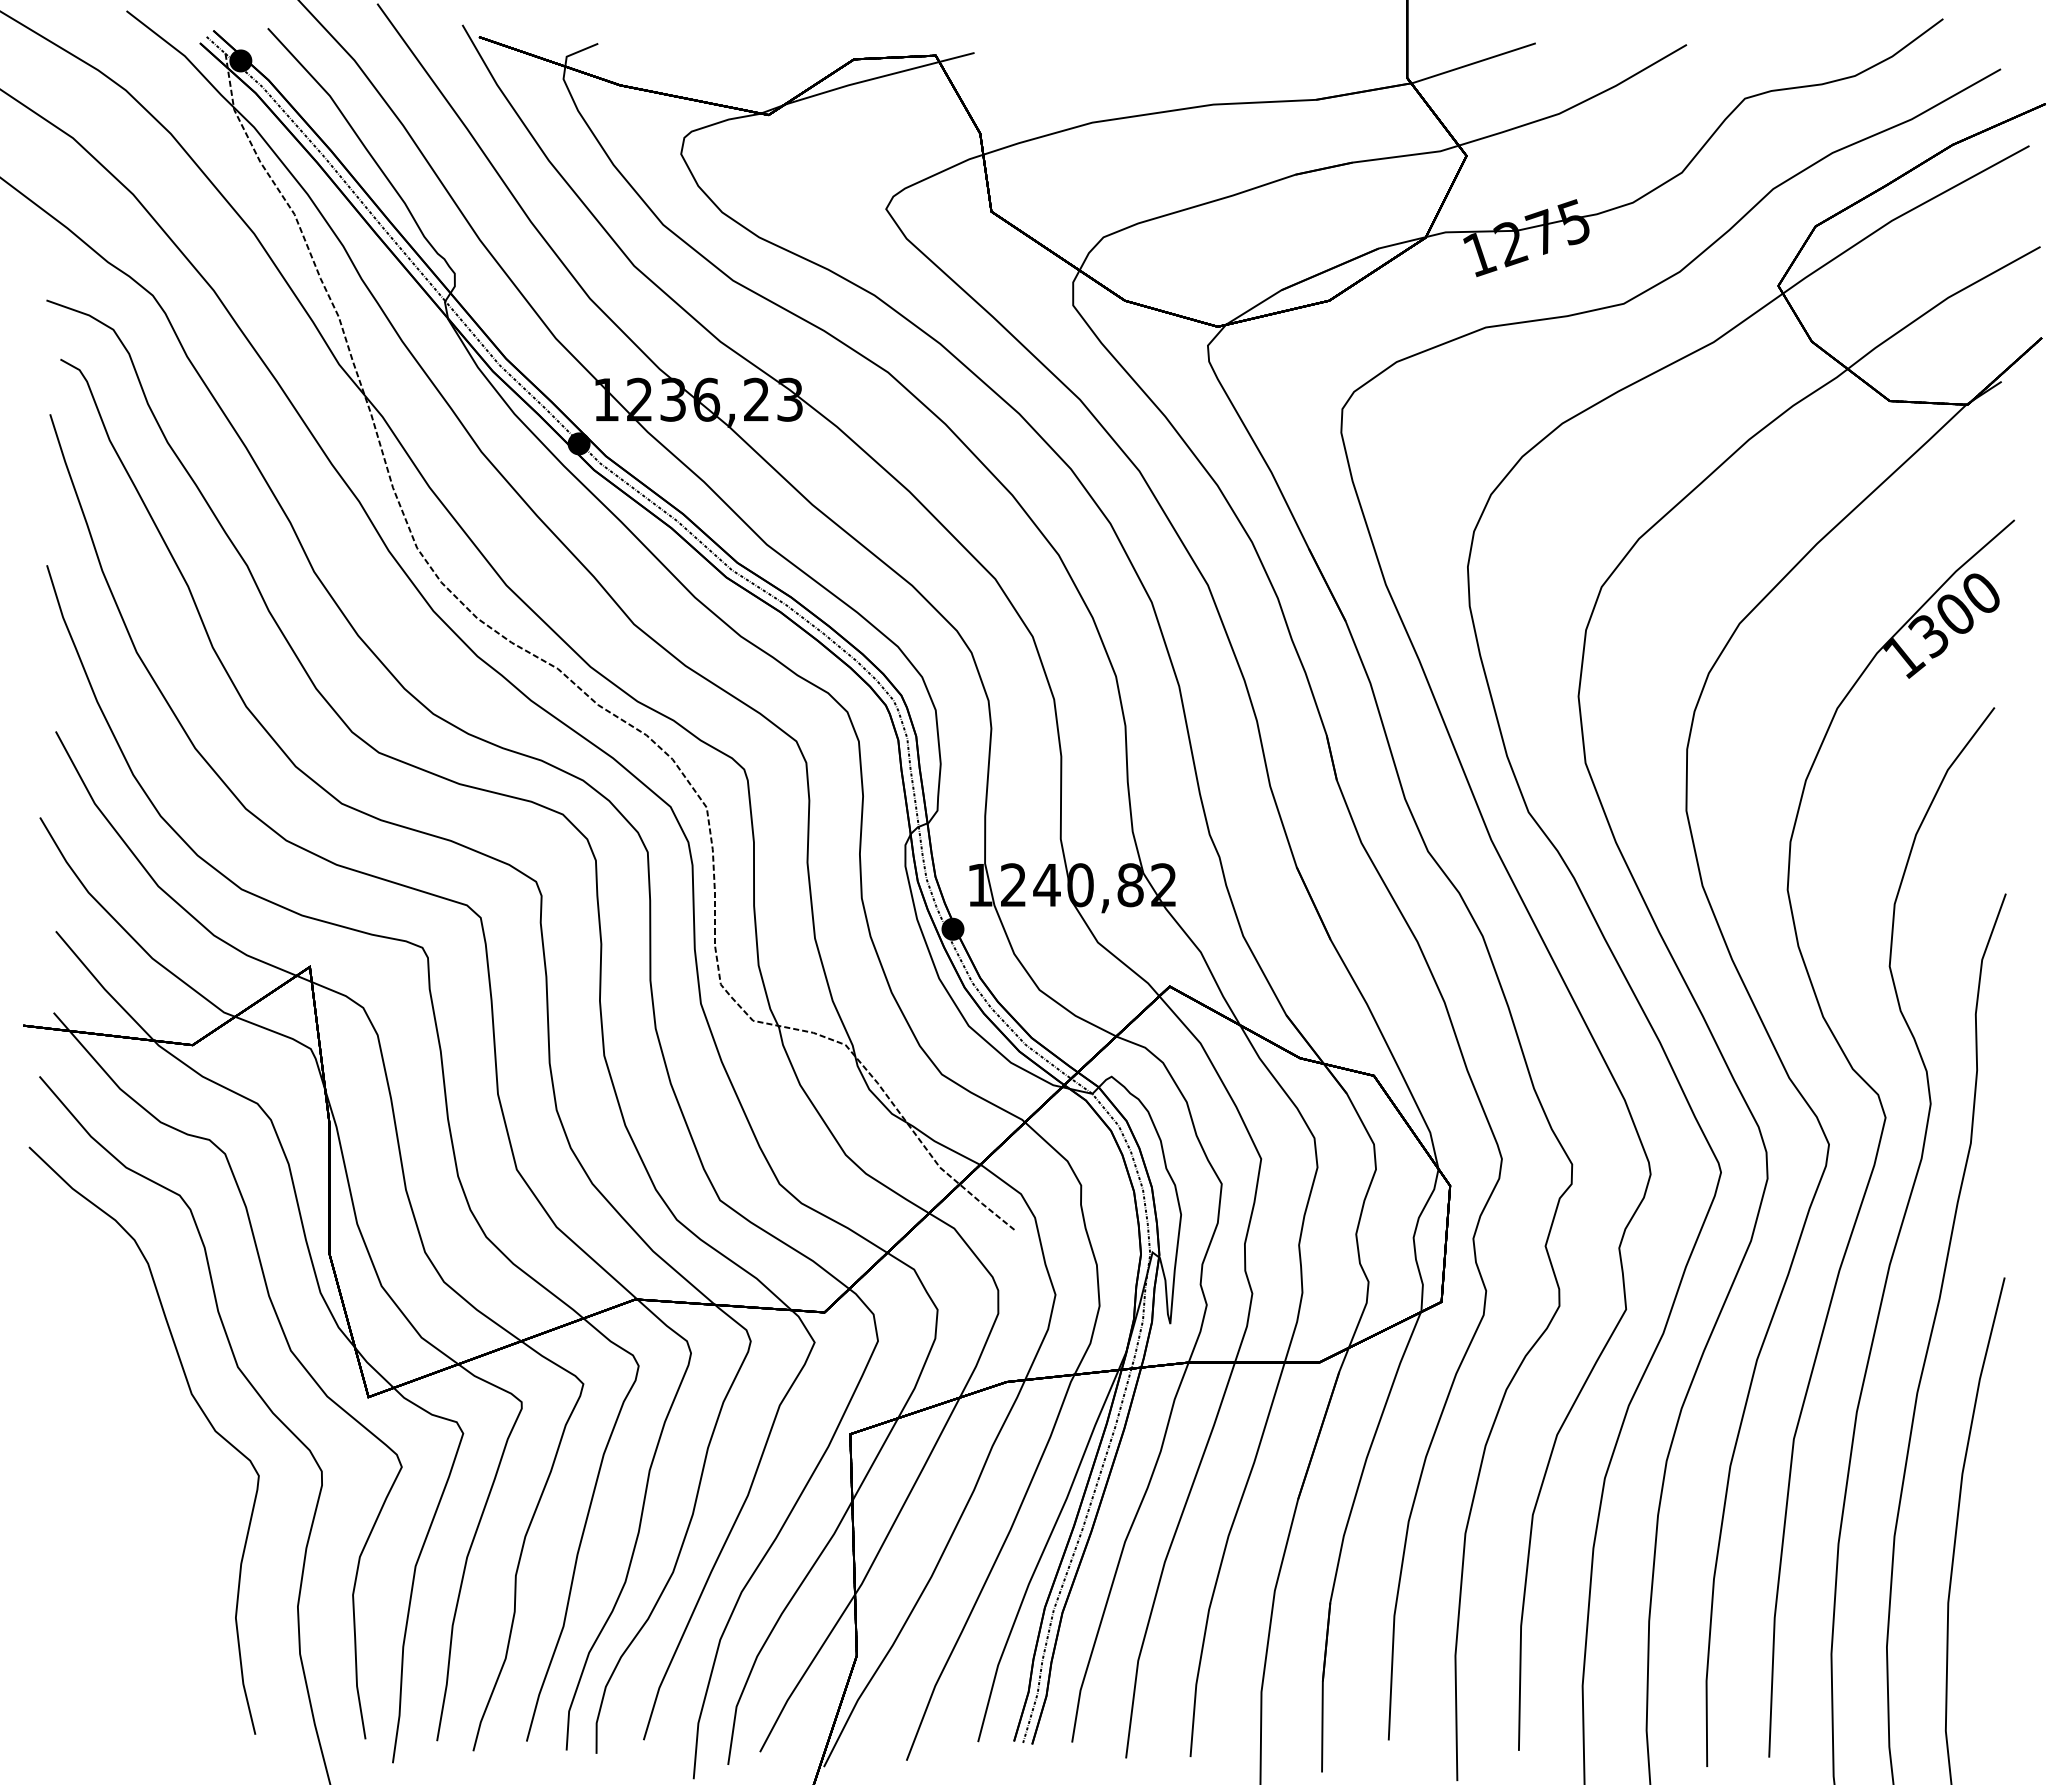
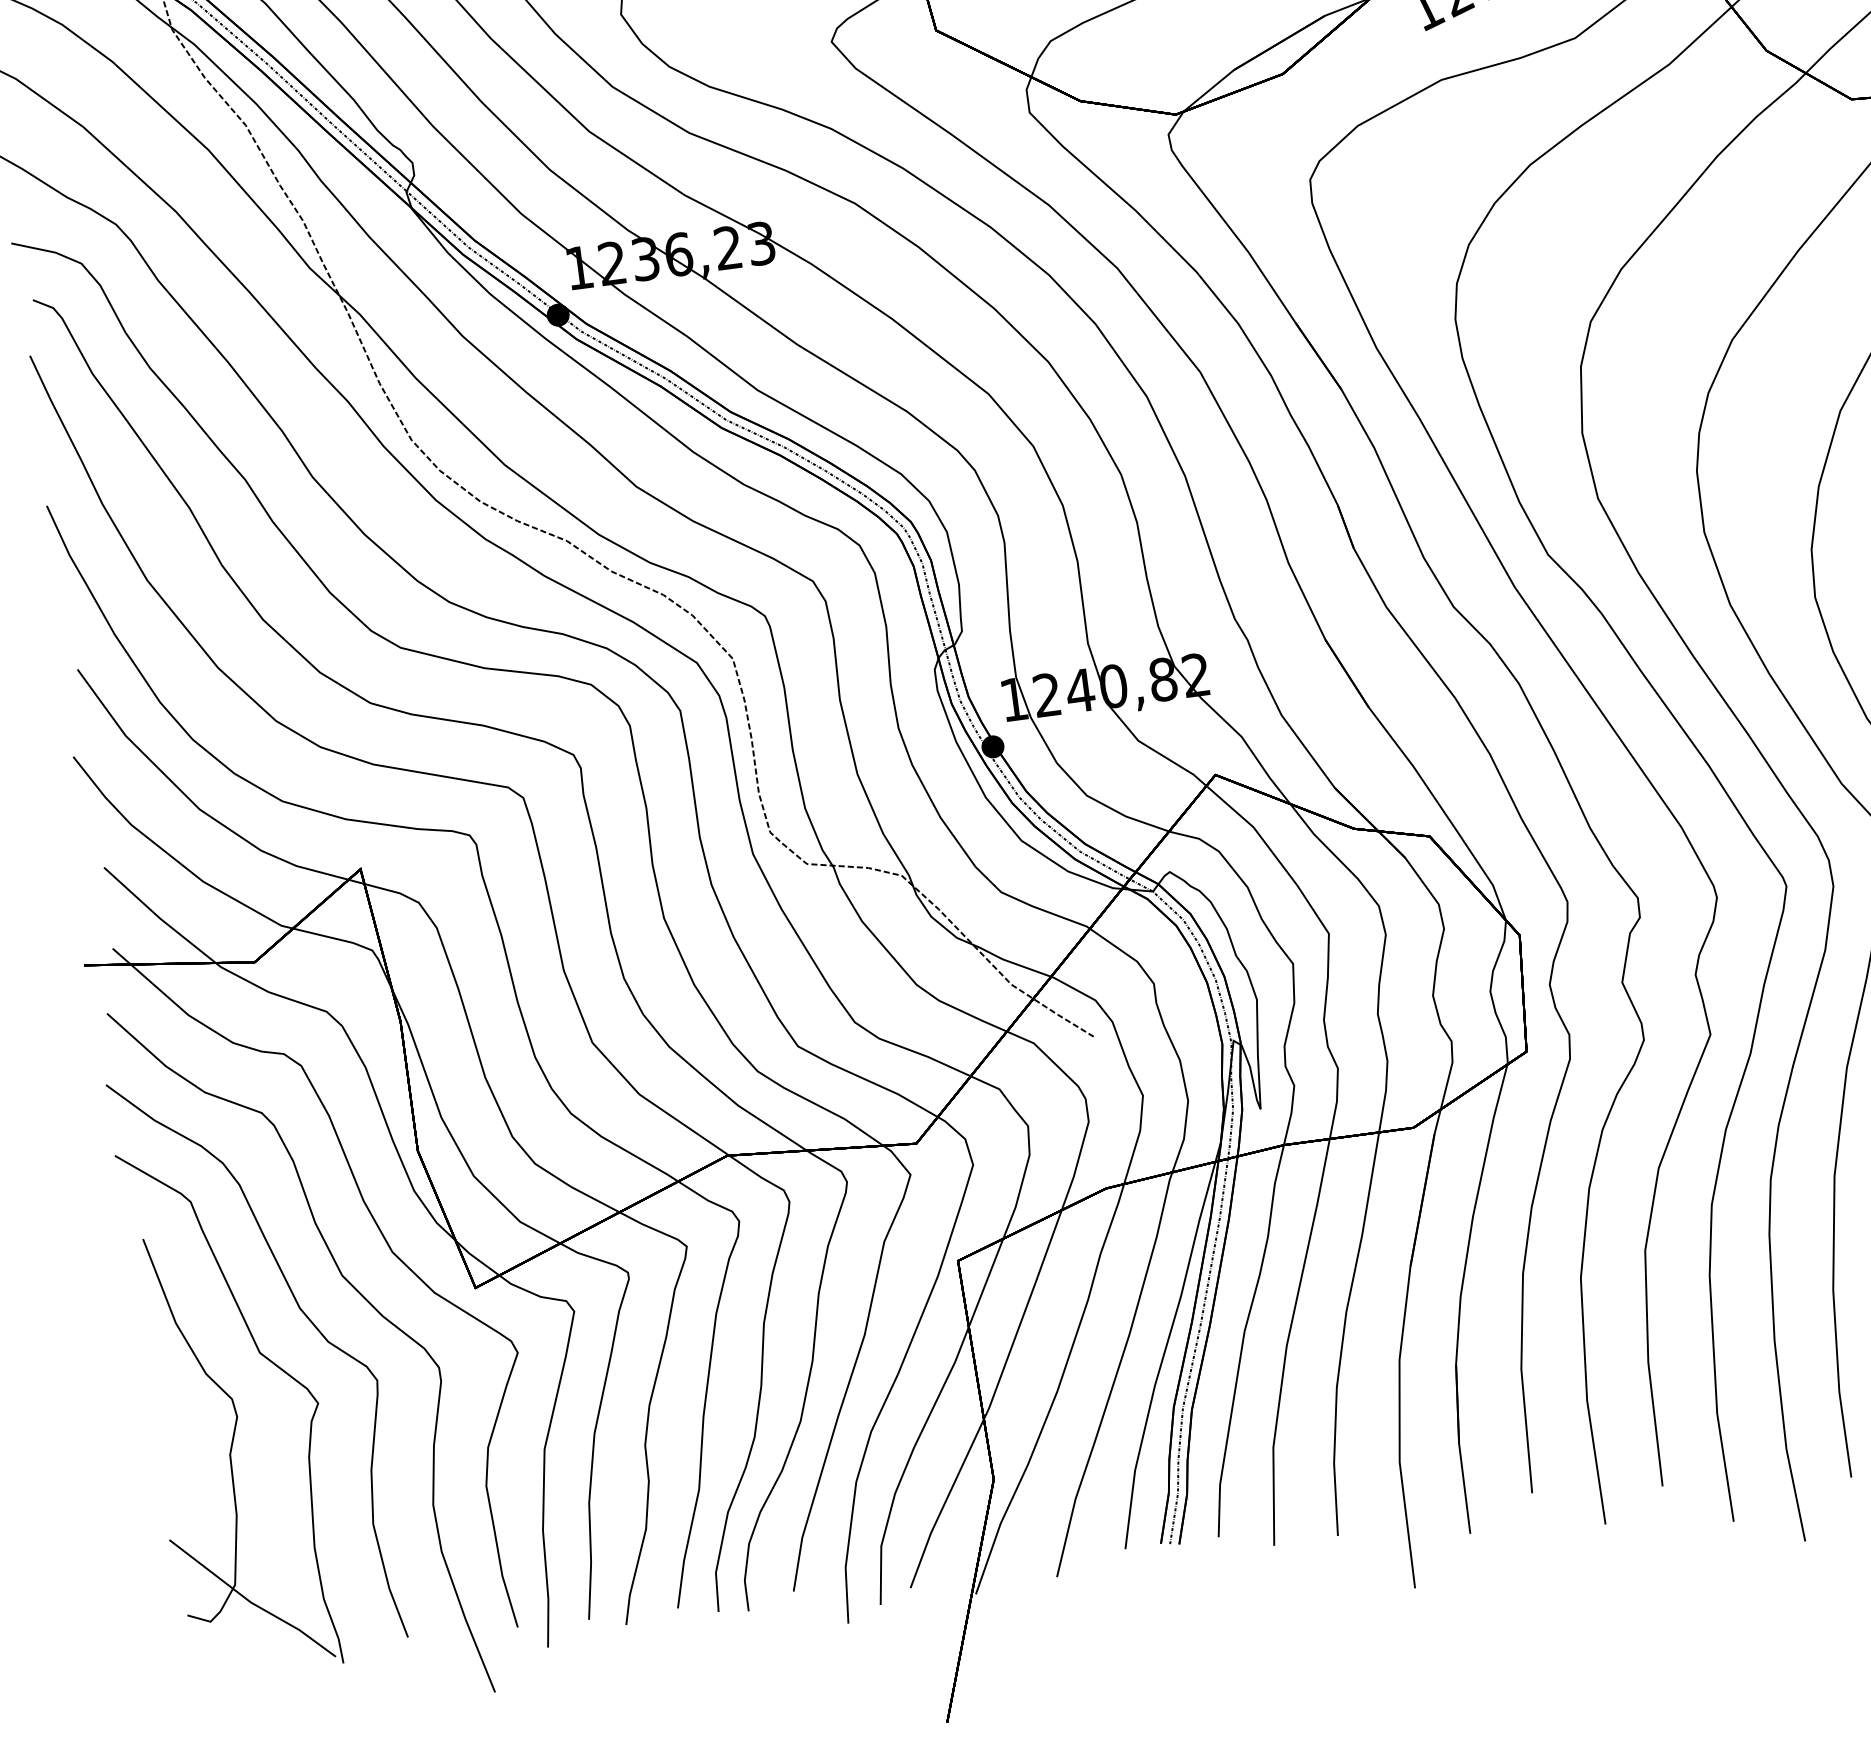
part: (113, 1484) -> (234, 1408), added

